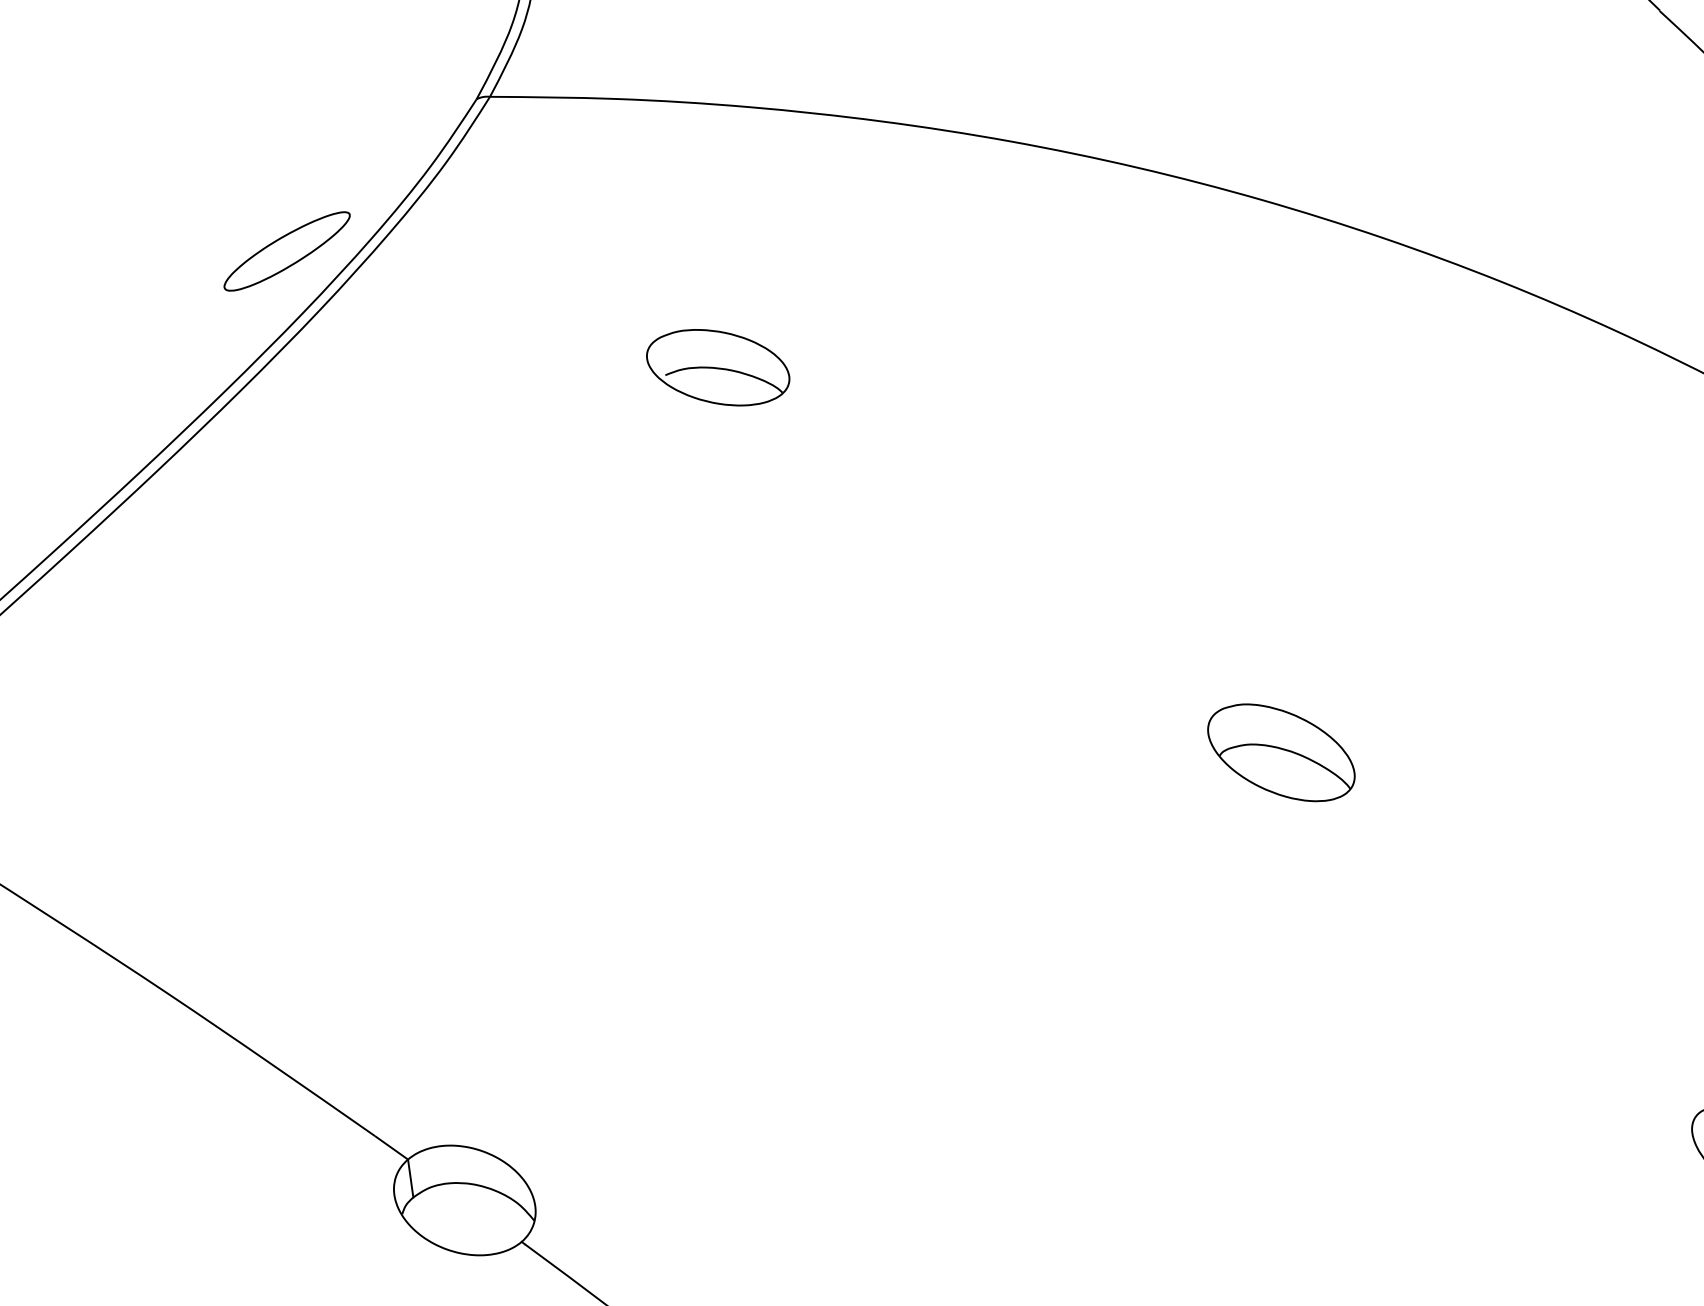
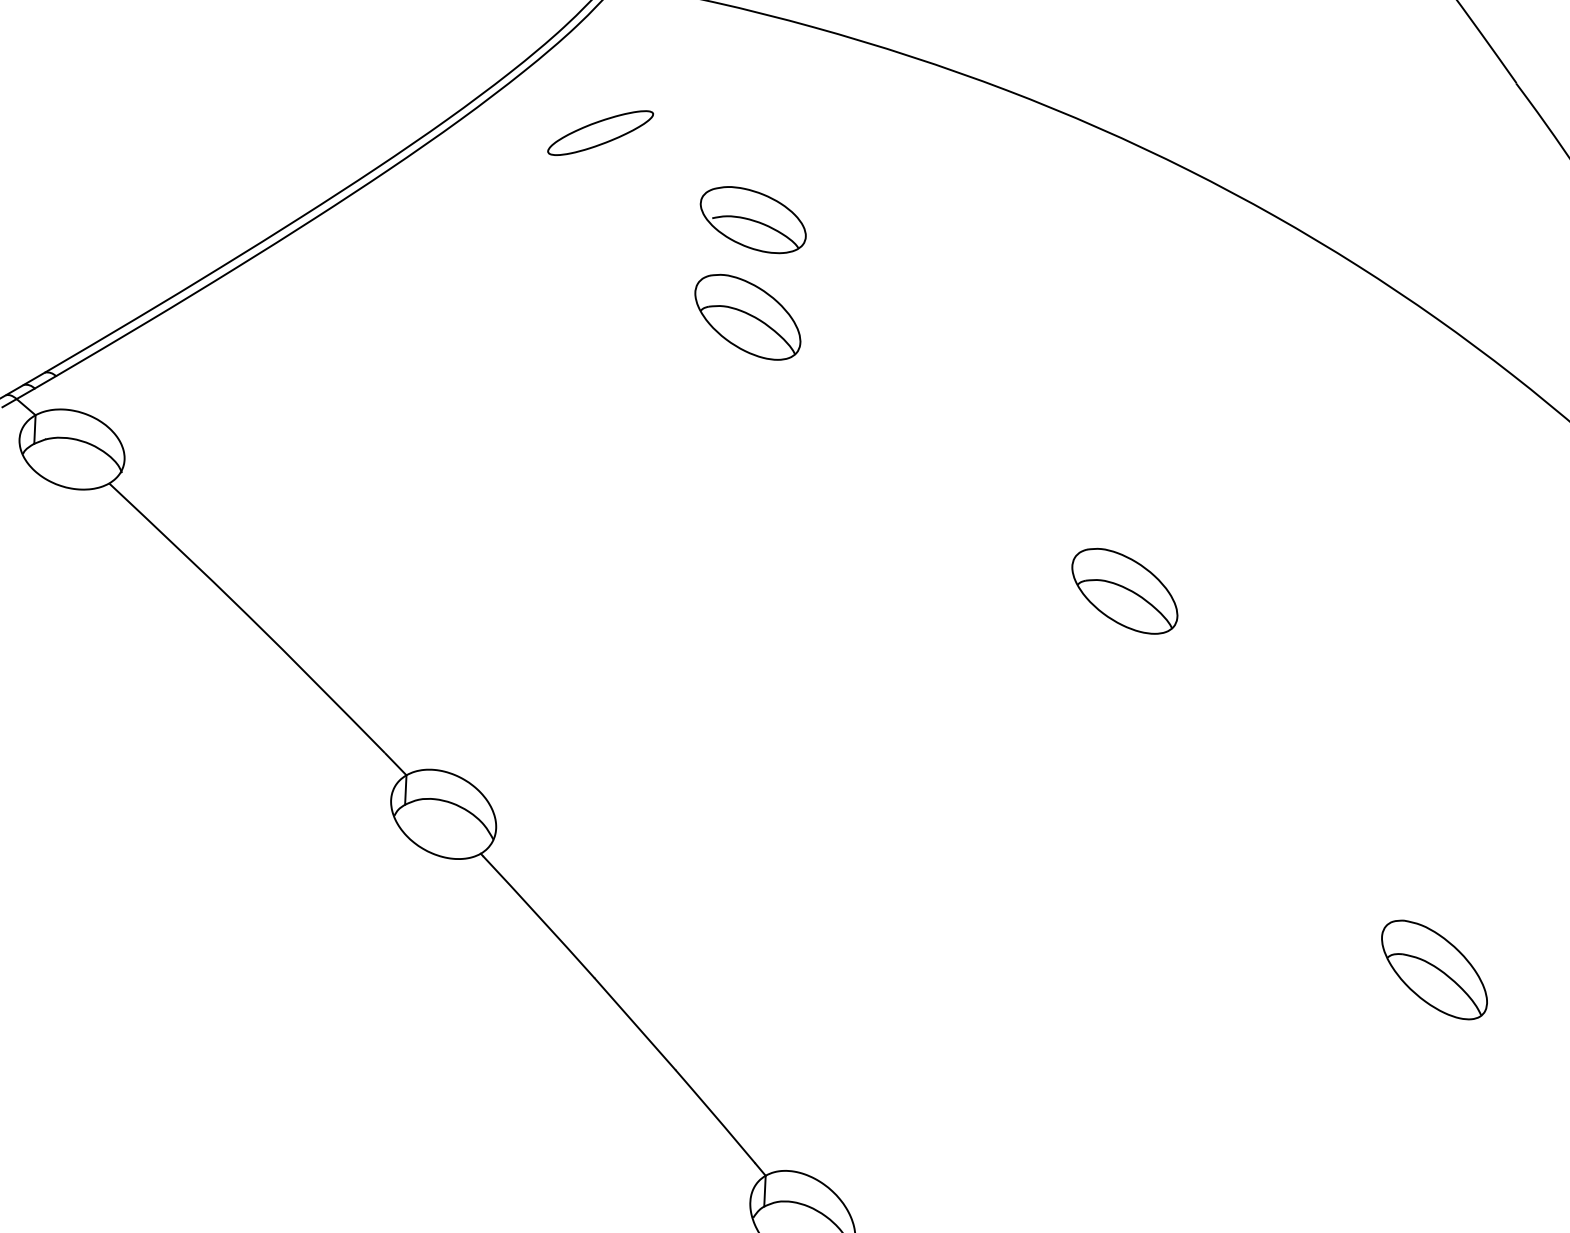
part: (286, 250) -> (600, 132), moved
part: (733, 492) -> (747, 316), added

